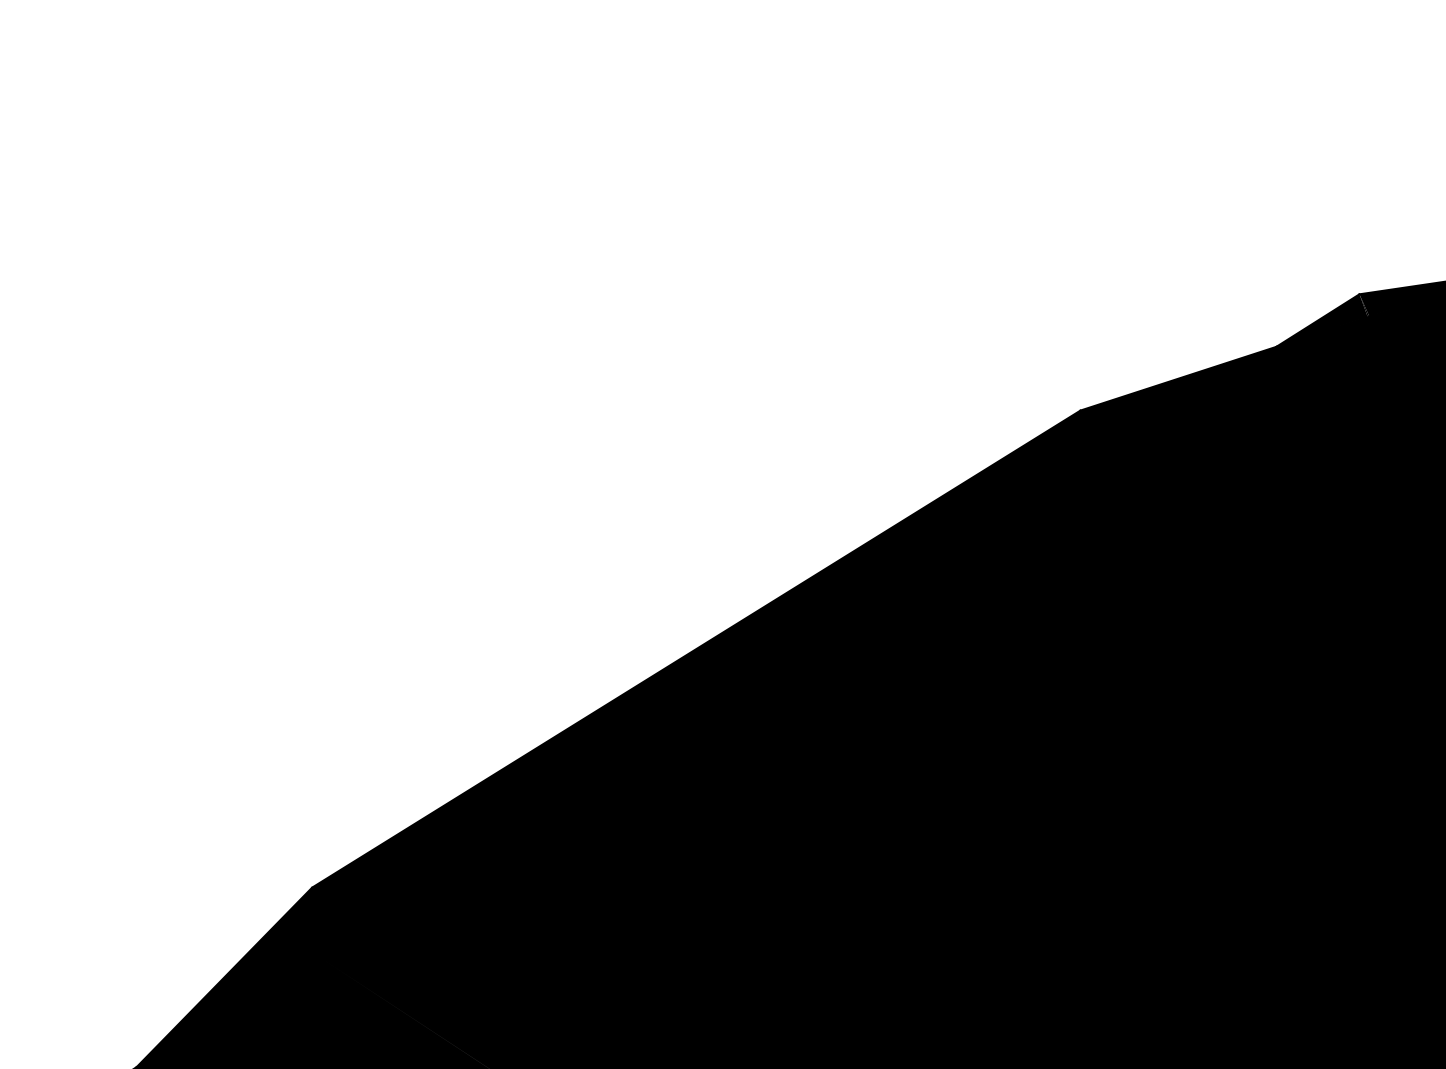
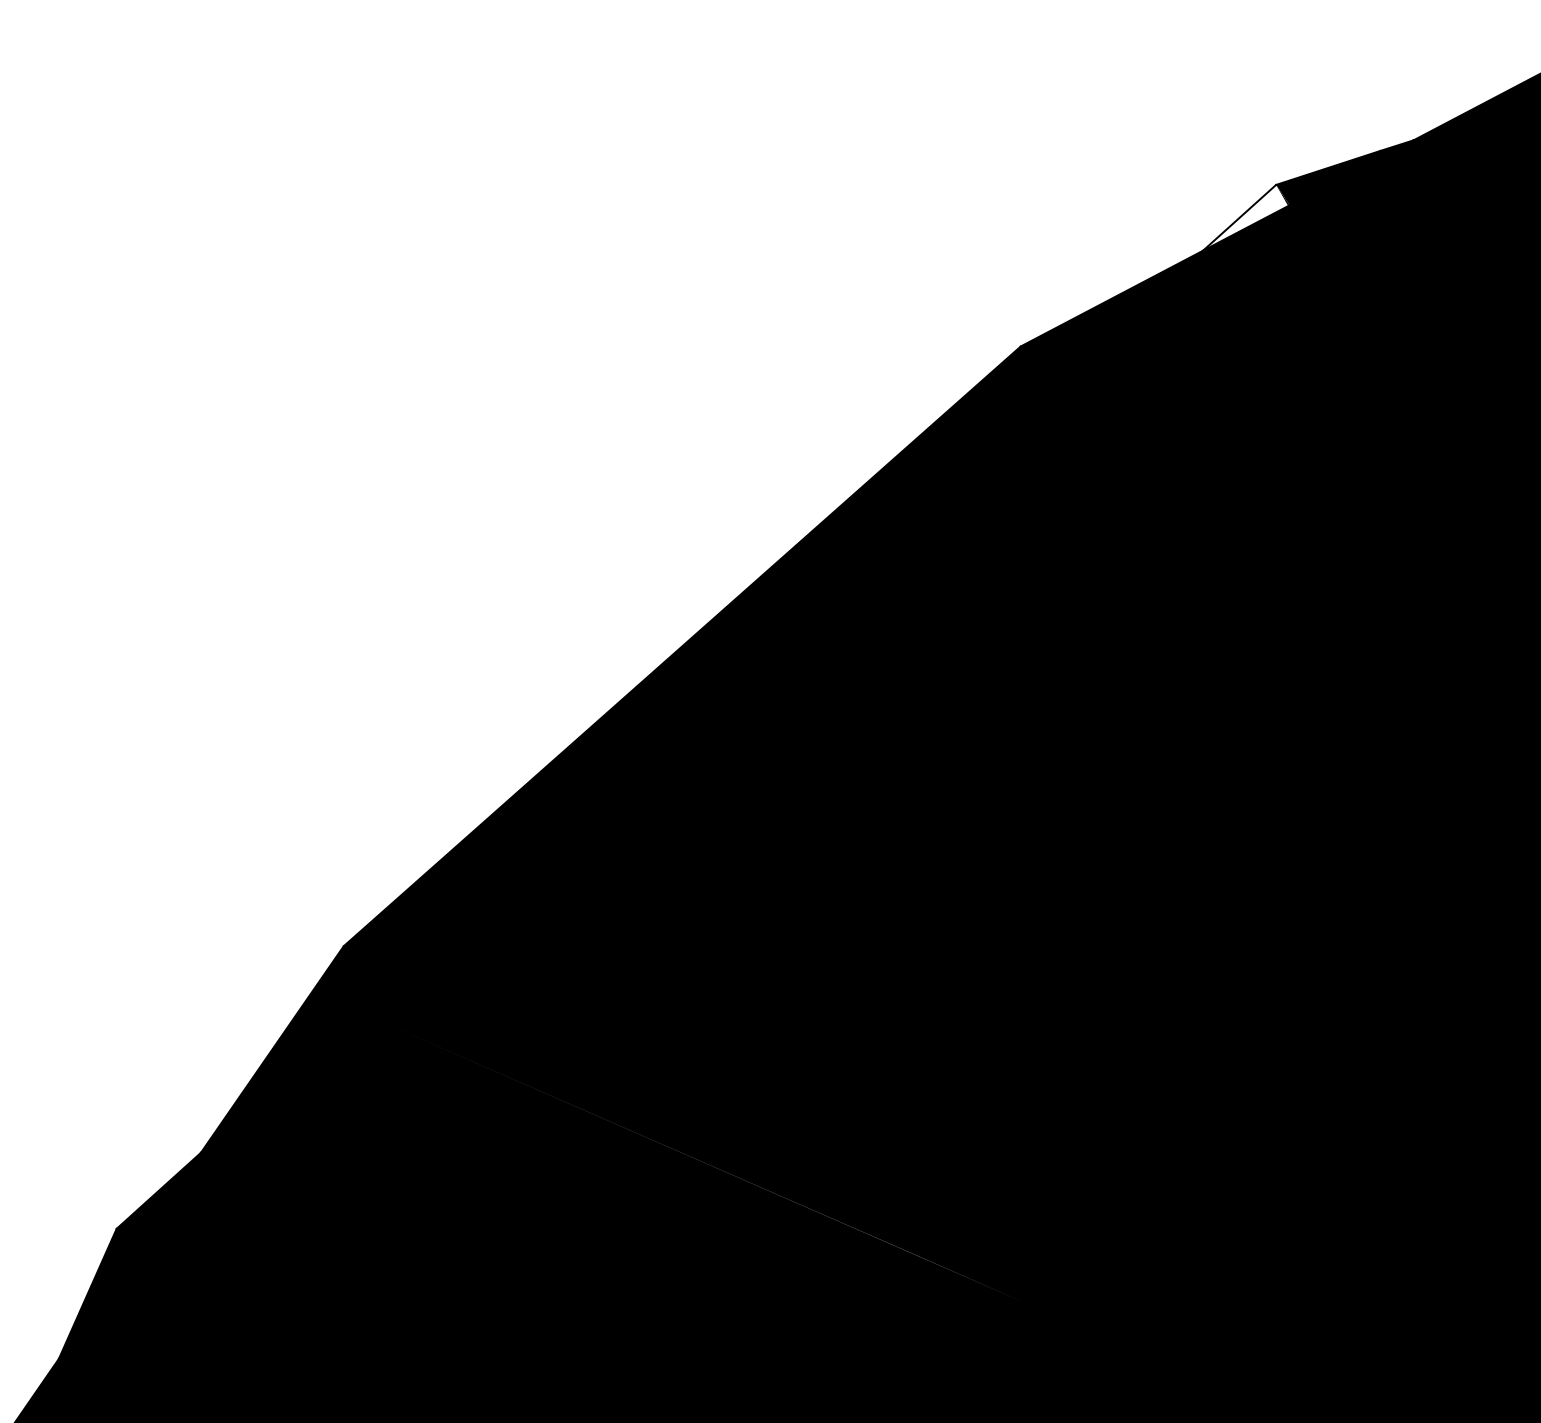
fill: (1323, 321) -> (1245, 217), removed

